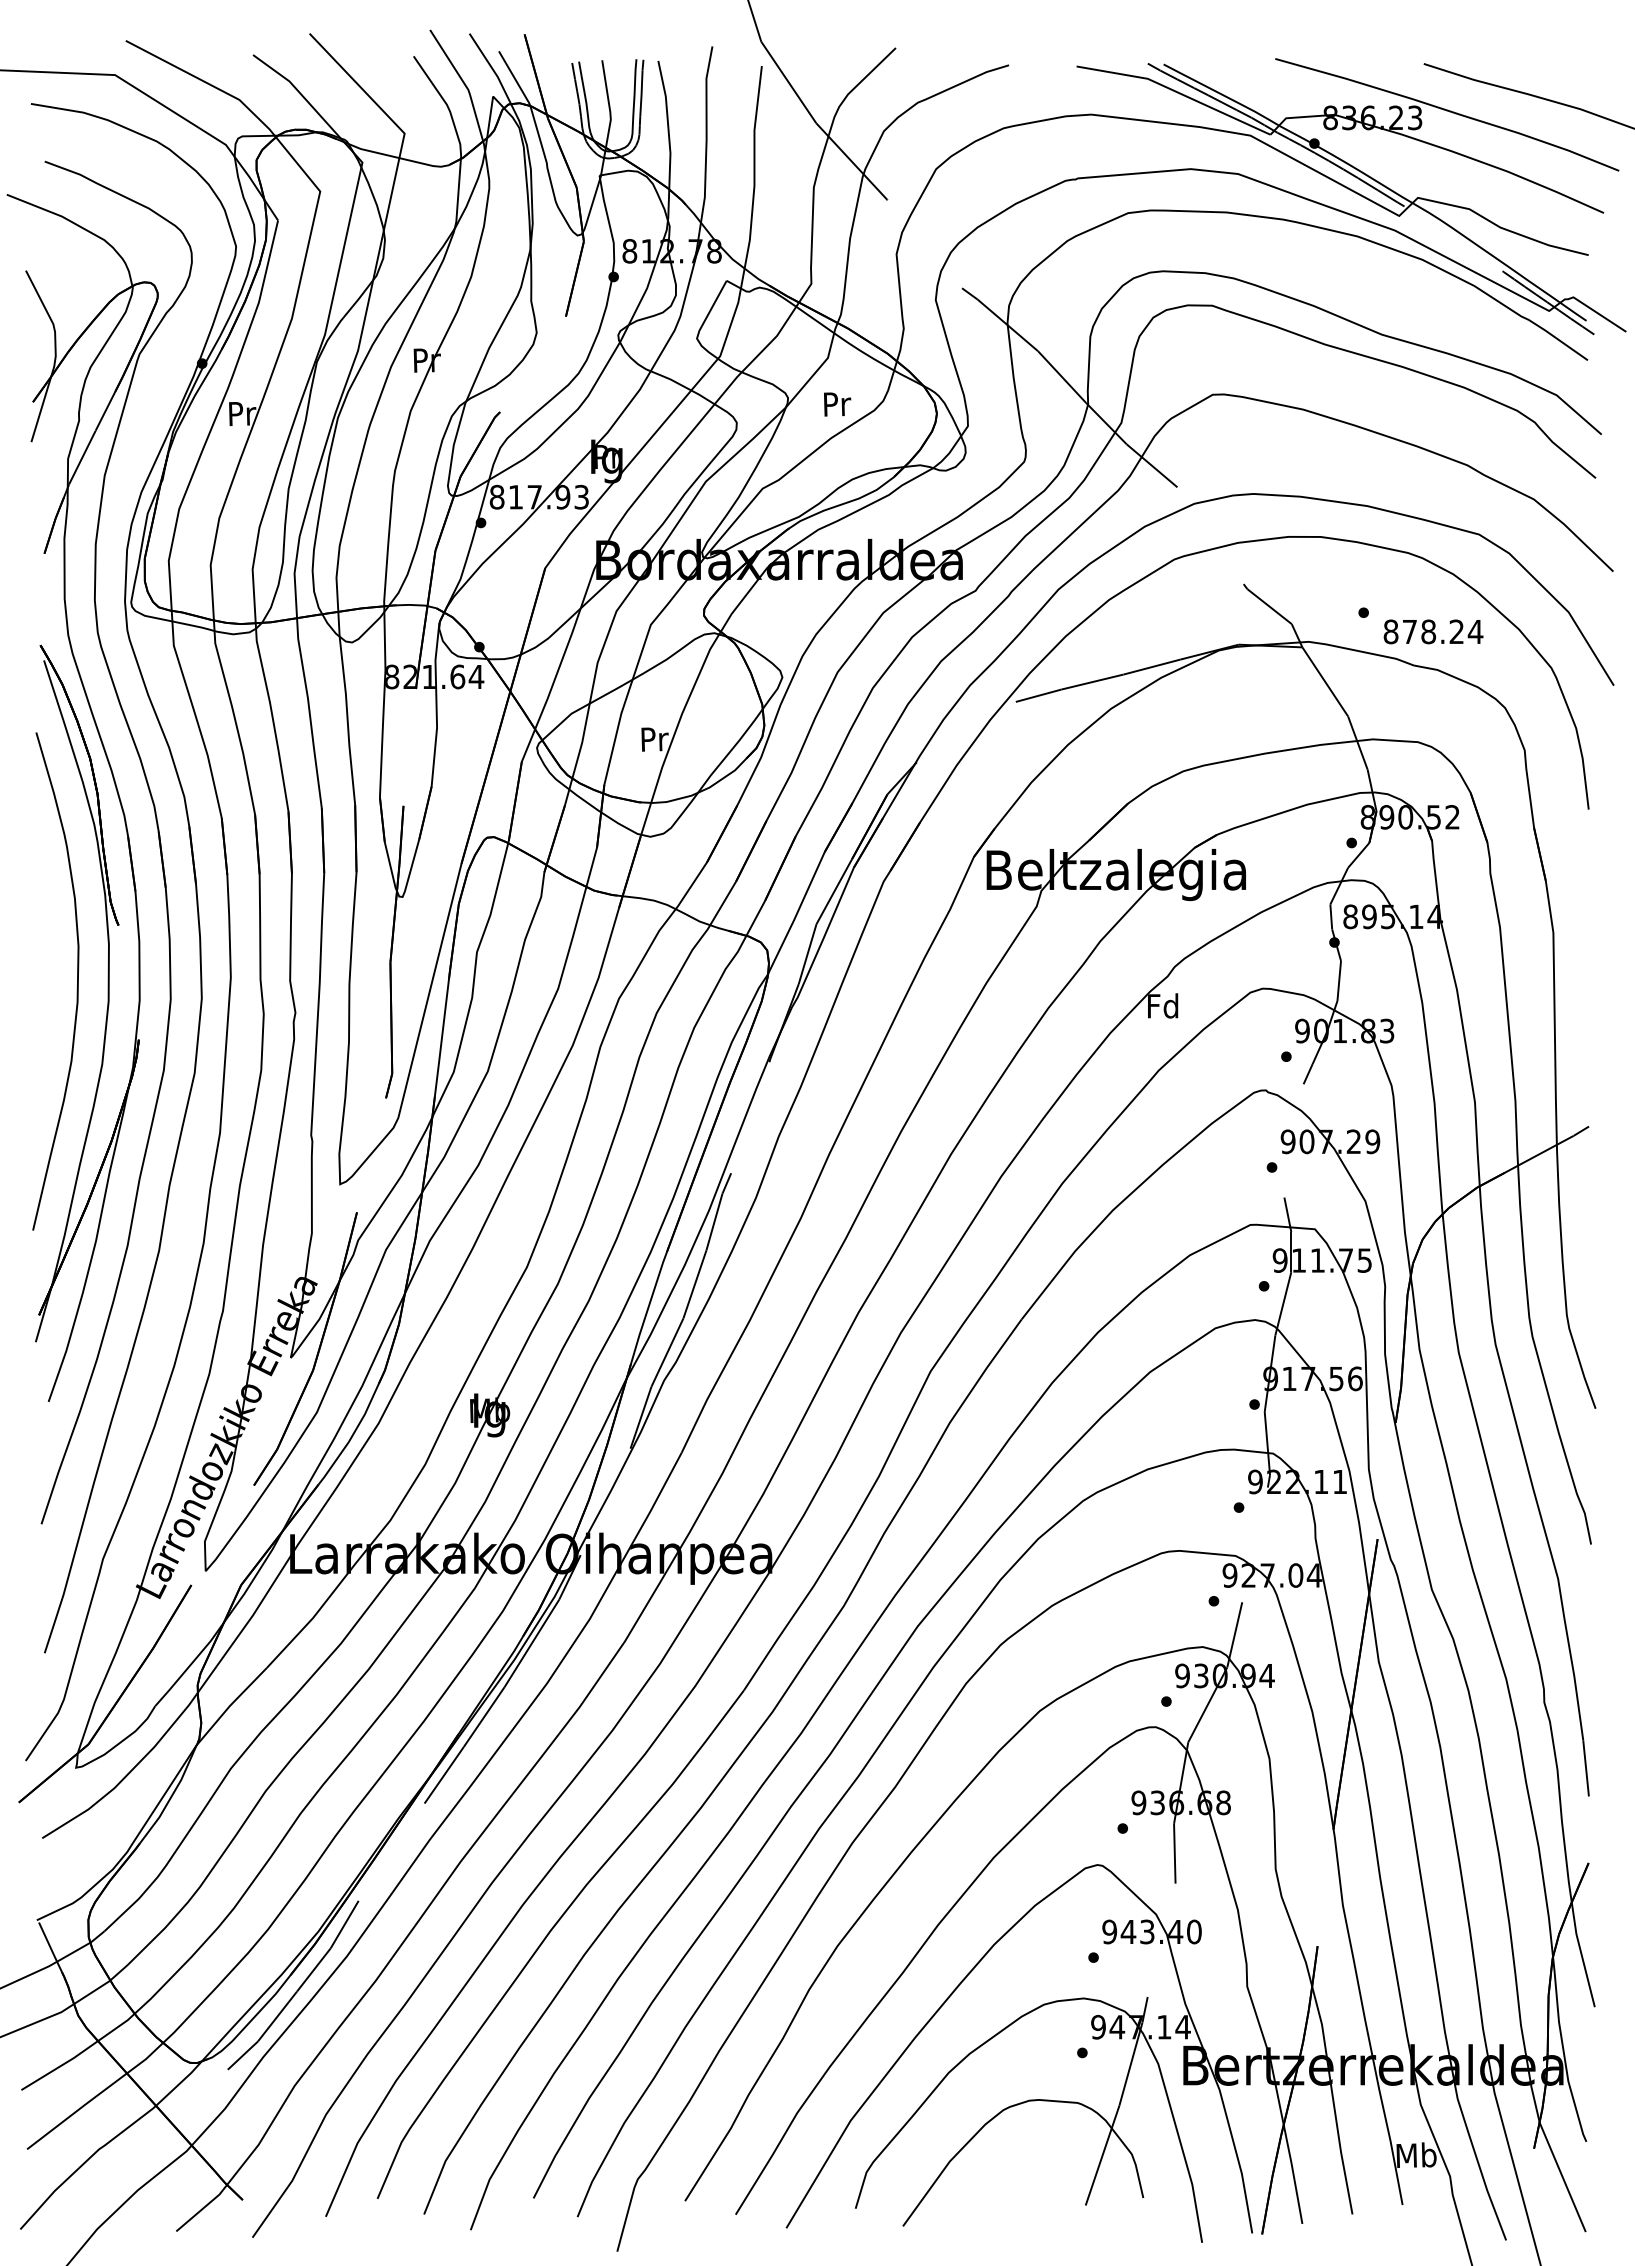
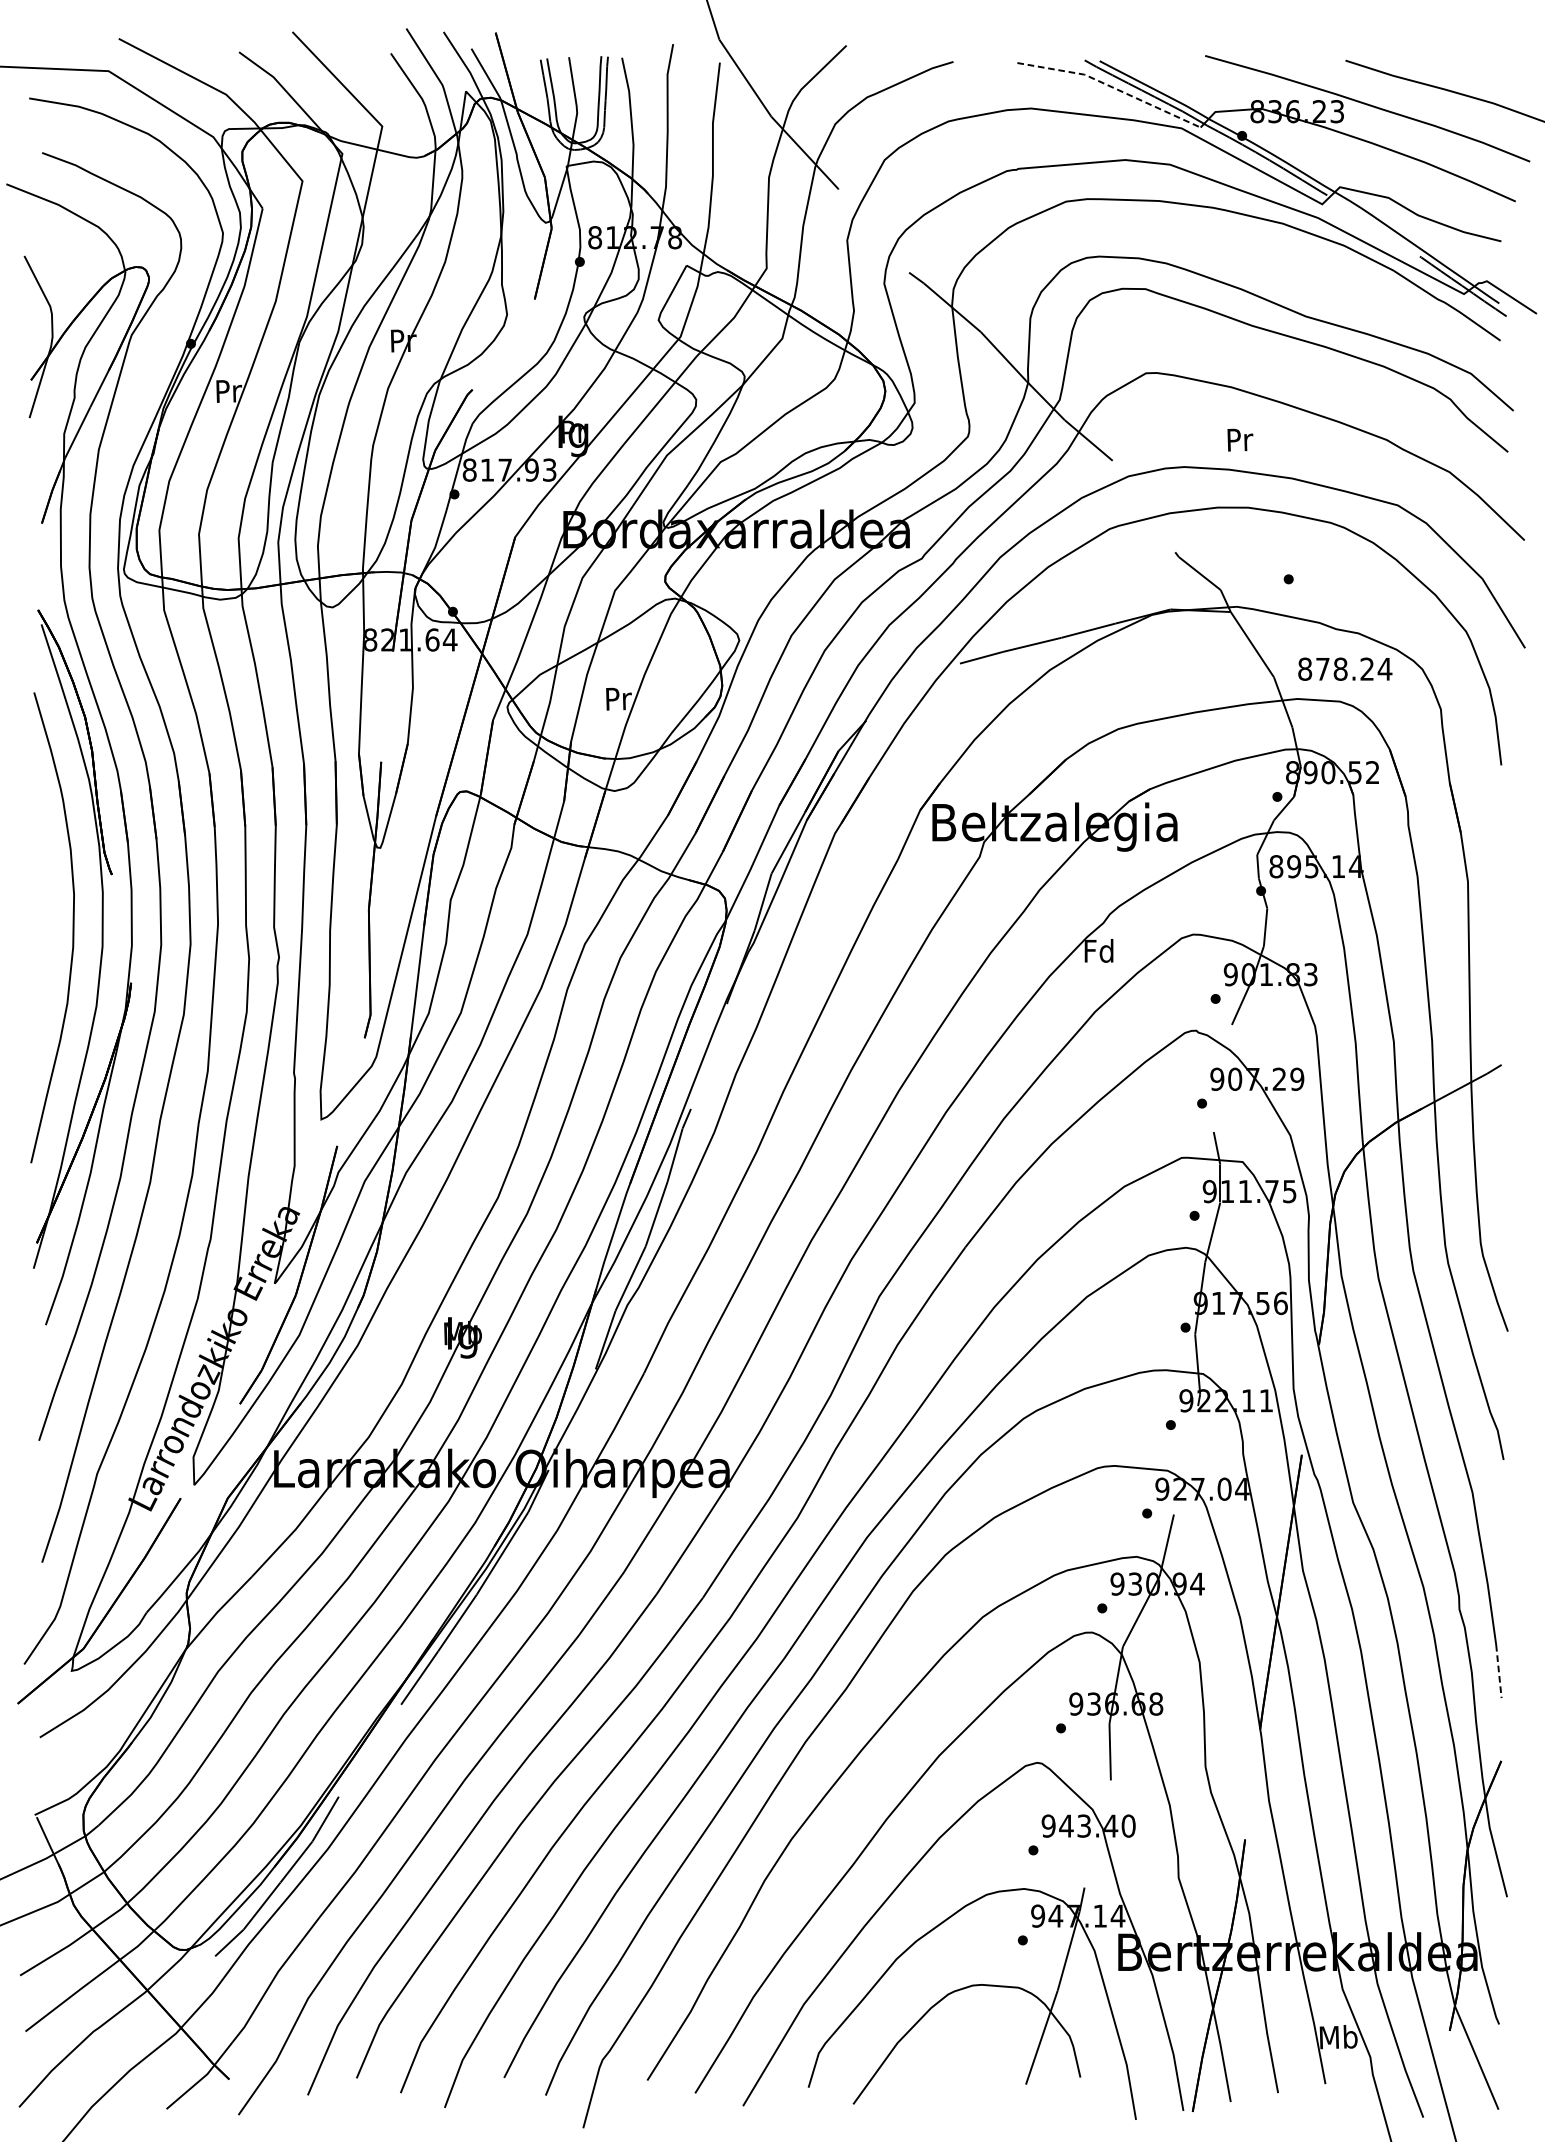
line: (1176, 91) -> (1111, 86), solid -> dashed
text: (837, 404) -> (1240, 440), moved
text: (1433, 631) -> (1345, 668), moved
line: (1586, 1768) -> (1499, 1671), solid -> dashed

